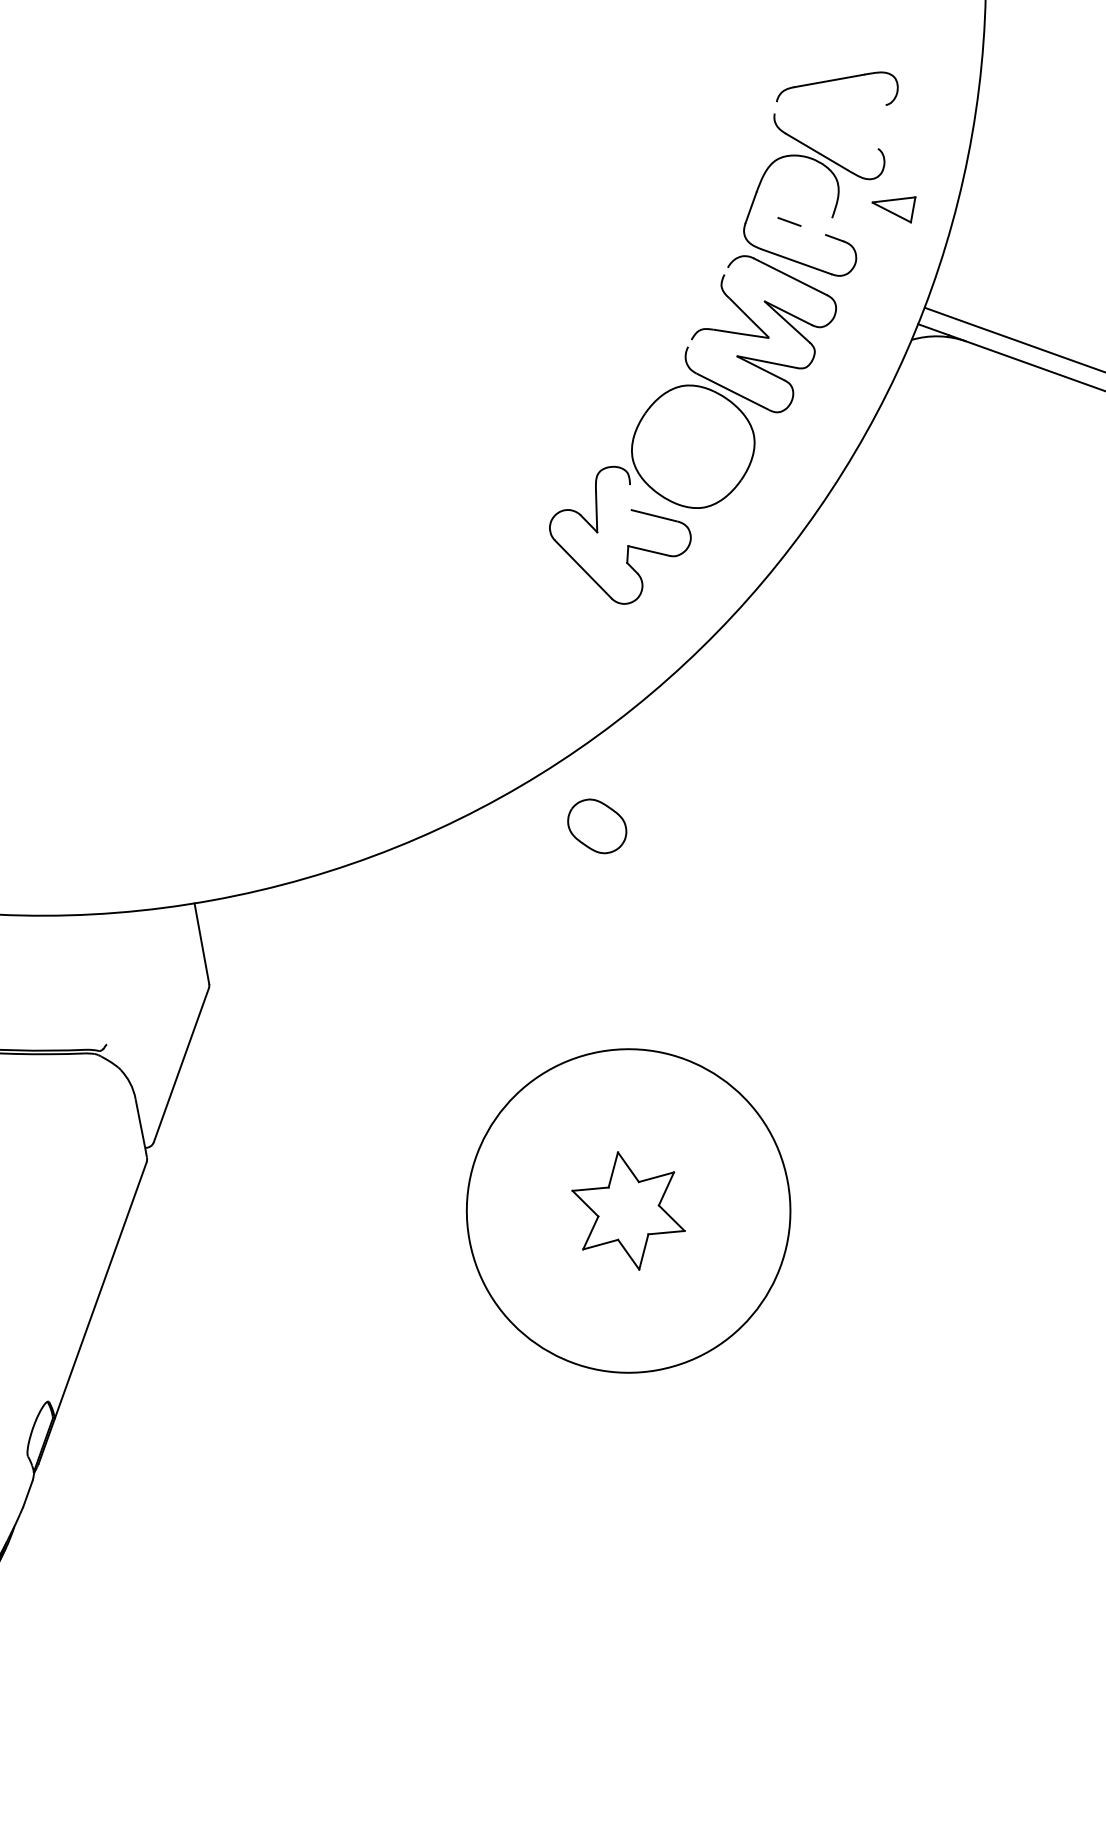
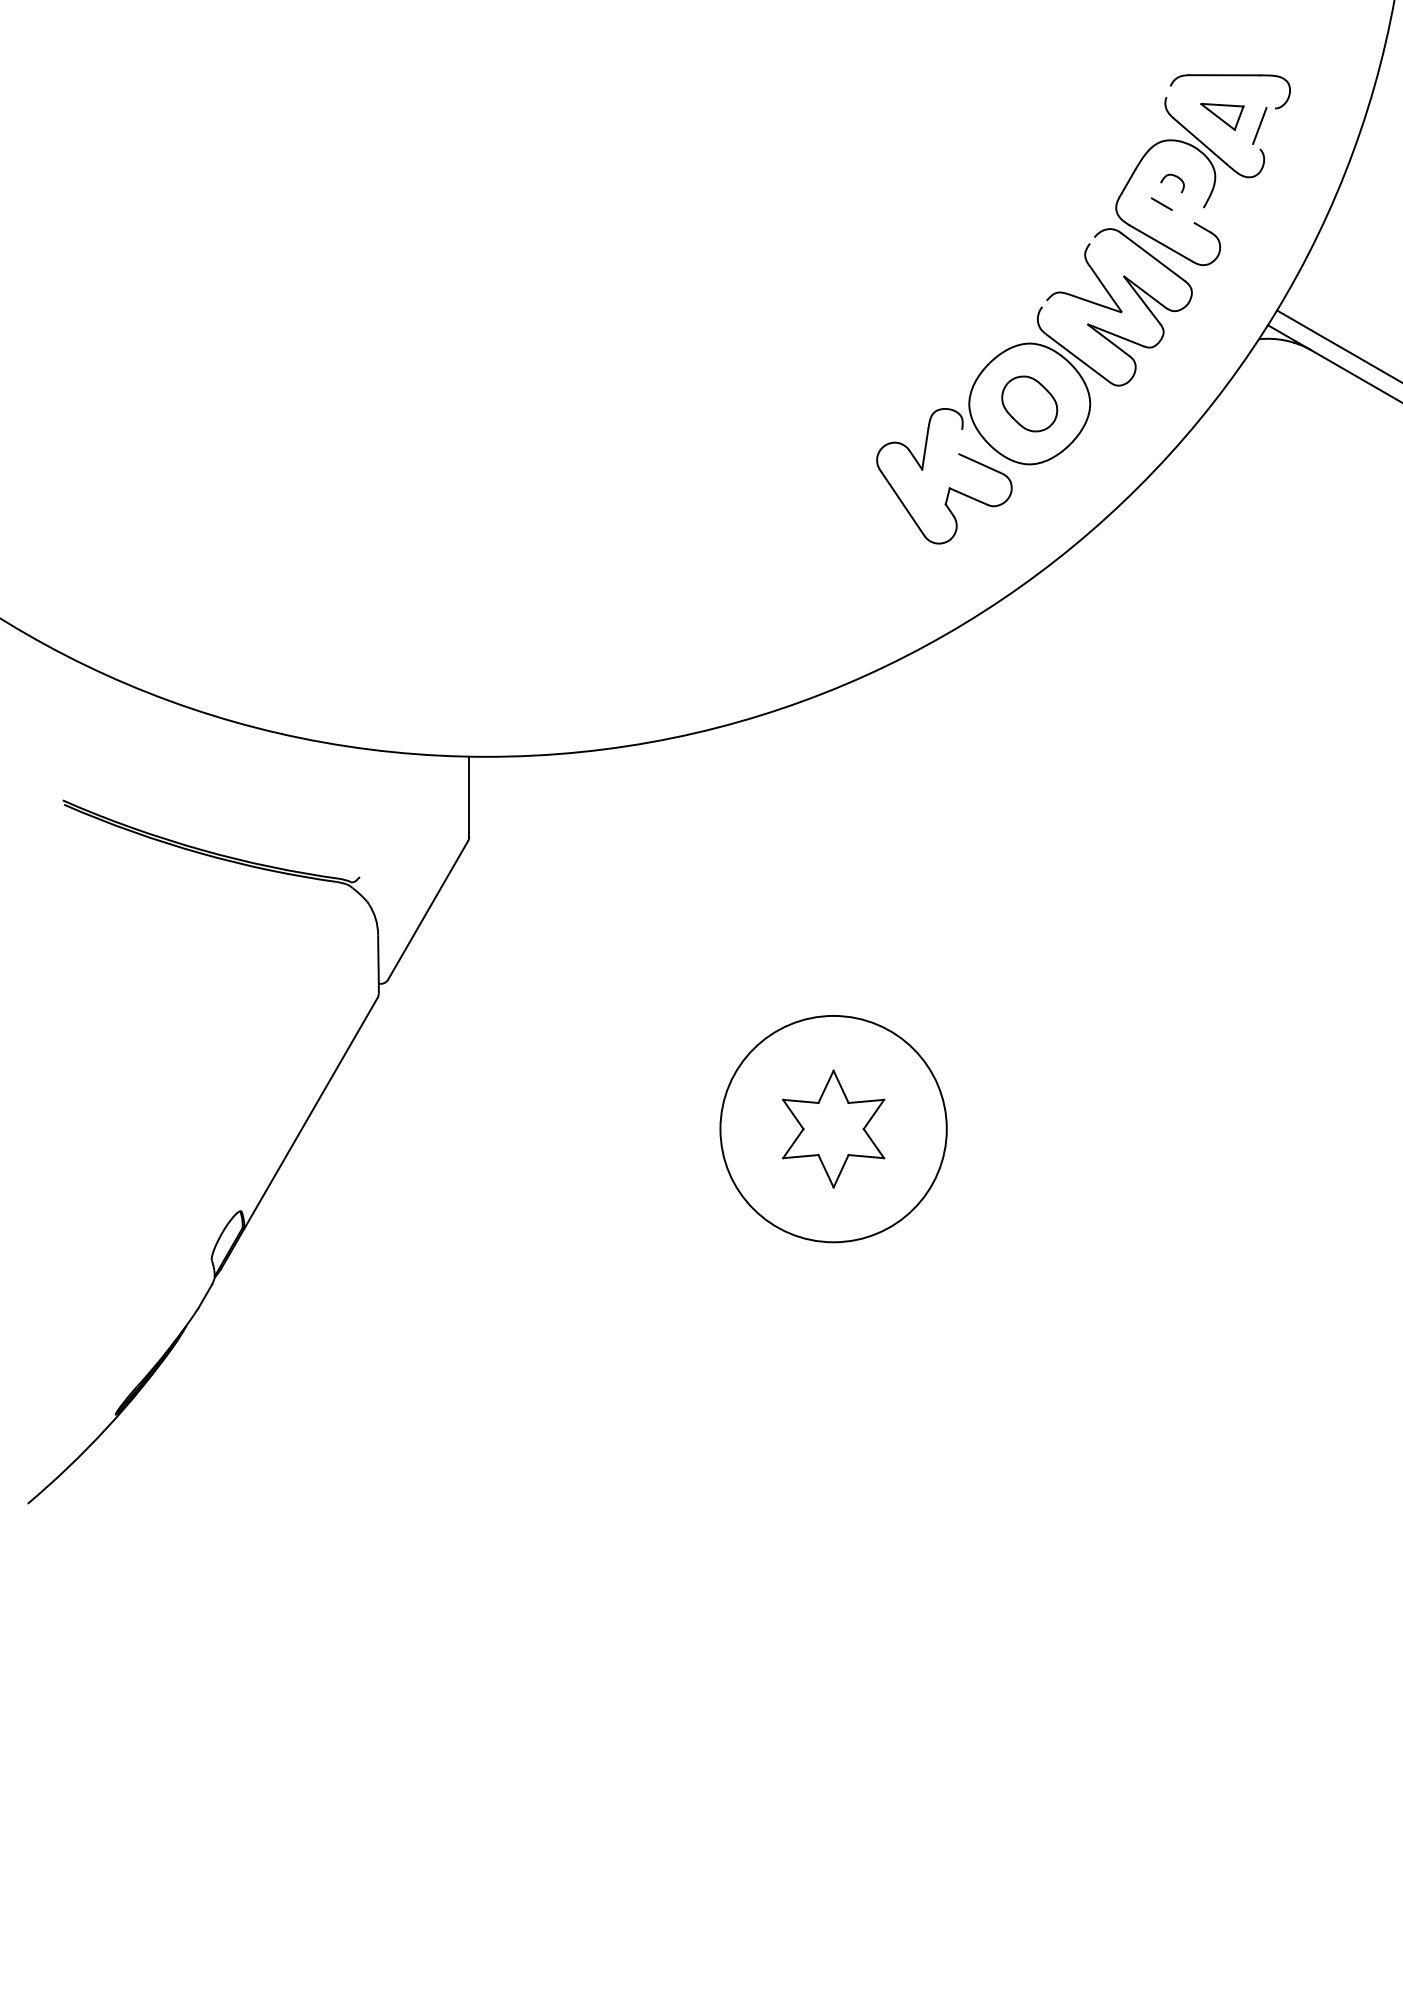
line: (873, 125) -> (1259, 125), added
curve: (796, 192) -> (1173, 176), added
part: (896, 211) -> (1222, 116), moved
part: (596, 825) -> (1029, 403), moved
circle: (628, 1210) -> (833, 1128), size x0.71

